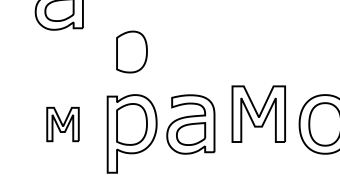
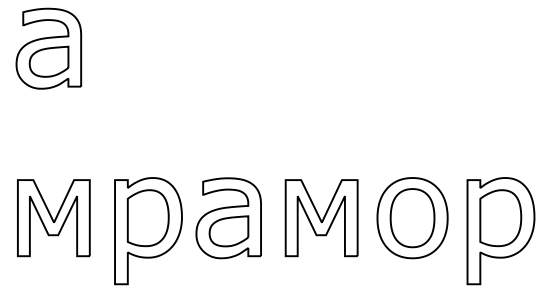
part: (131, 52) -> (147, 119), removed
part: (258, 114) -> (321, 218), moved
part: (62, 124) -> (53, 218), size x1.67

